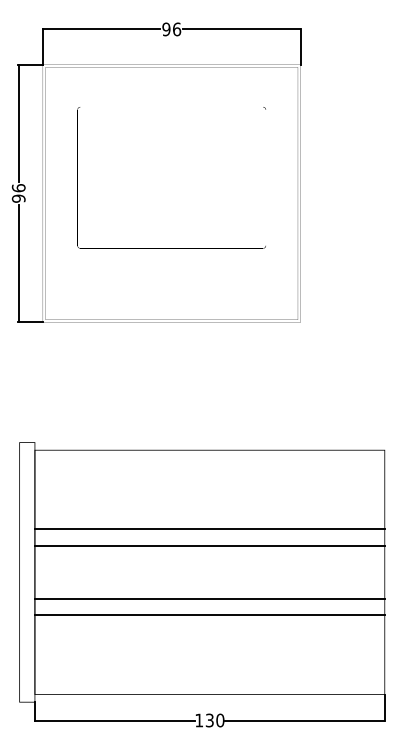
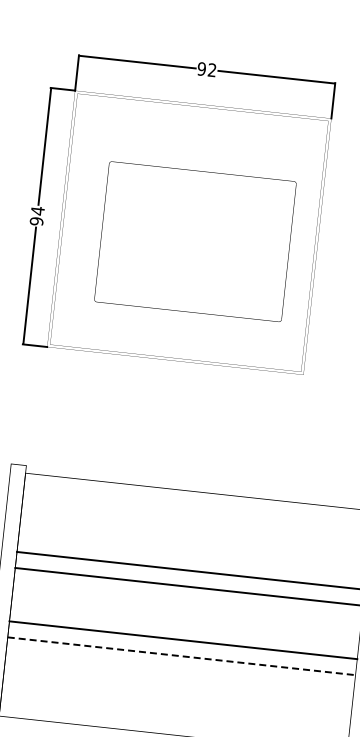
text: (177, 29) -> (212, 70), 96 -> 92
text: (18, 187) -> (37, 210), 96 -> 94
part: (171, 248) -> (187, 312), moved
line: (209, 615) -> (181, 656), solid -> dashed

